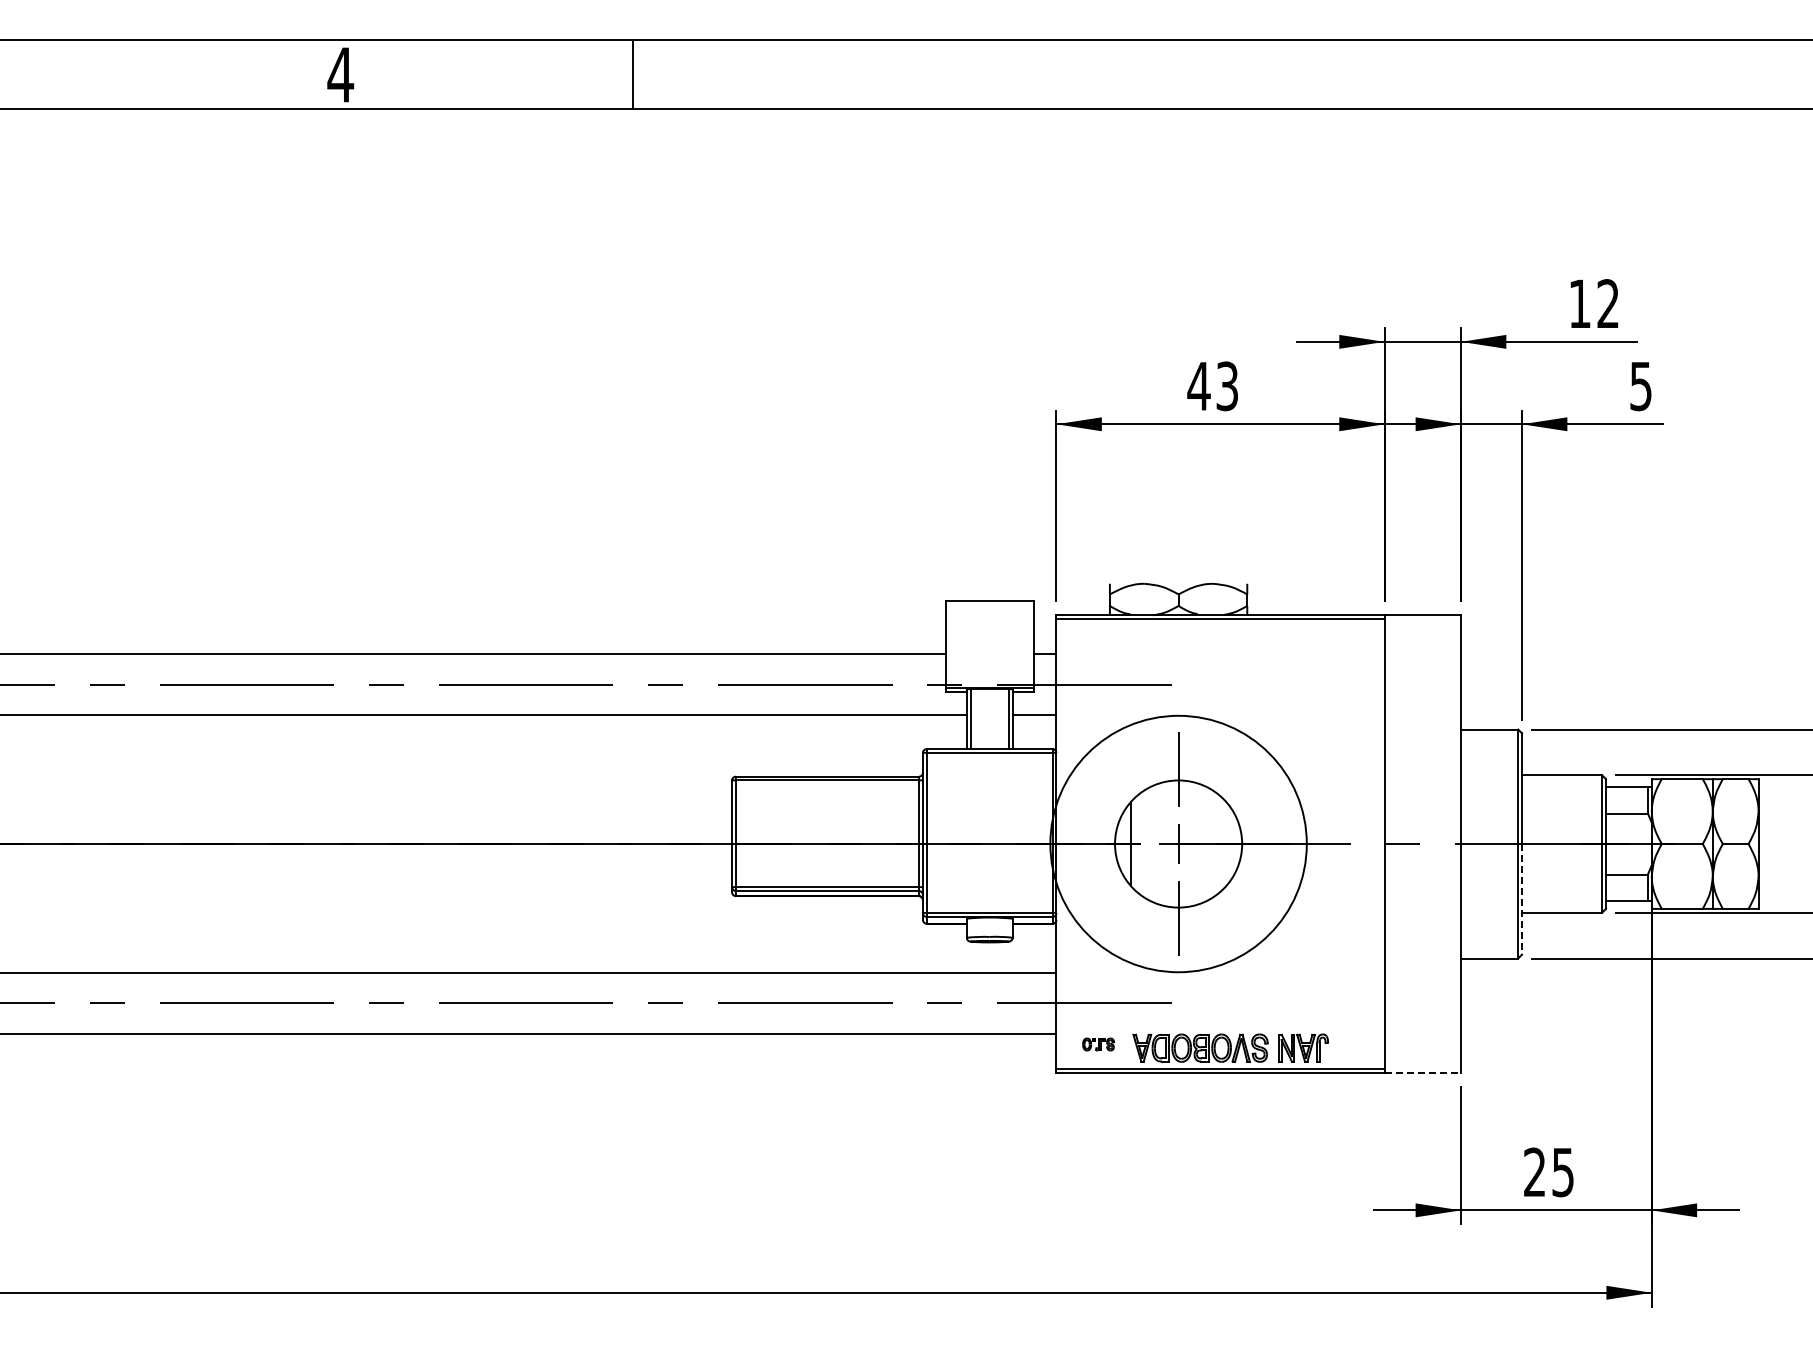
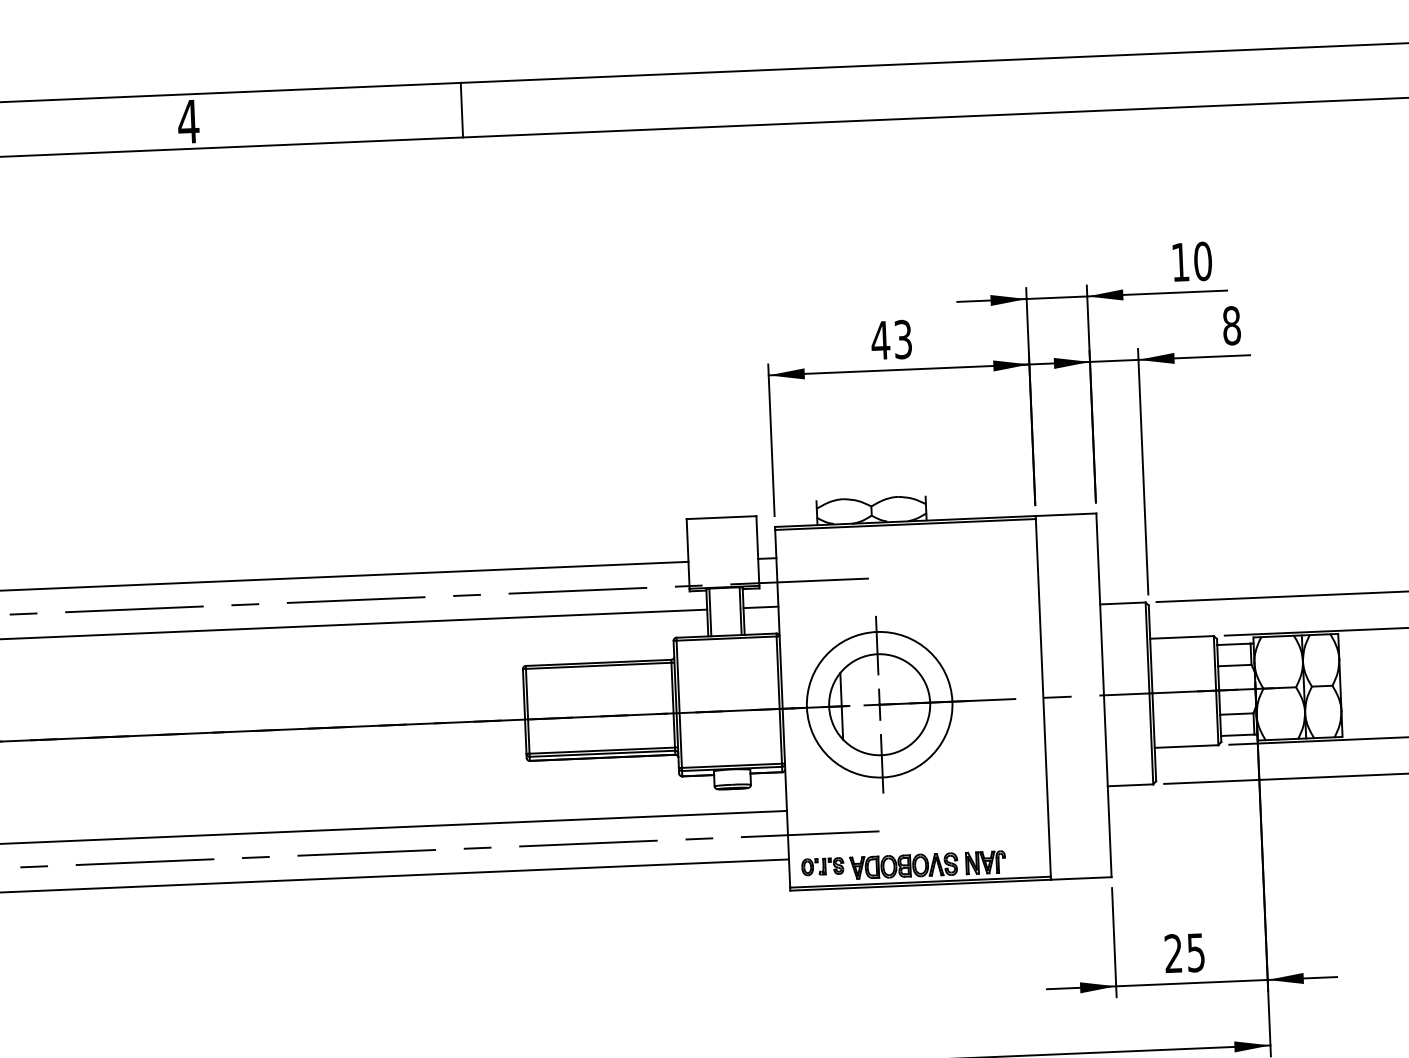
line: (632, 74) -> (461, 109), moved
text: (1608, 303) -> (1203, 261), 12 -> 10
text: (1641, 386) -> (1232, 325), 5 -> 8
circle: (1178, 843) -> (879, 704), size x0.71
line: (1522, 899) -> (1154, 737), dashed -> solid
part: (1098, 1044) -> (822, 866), size x1.67
line: (1423, 1072) -> (1081, 878), dashed -> solid

